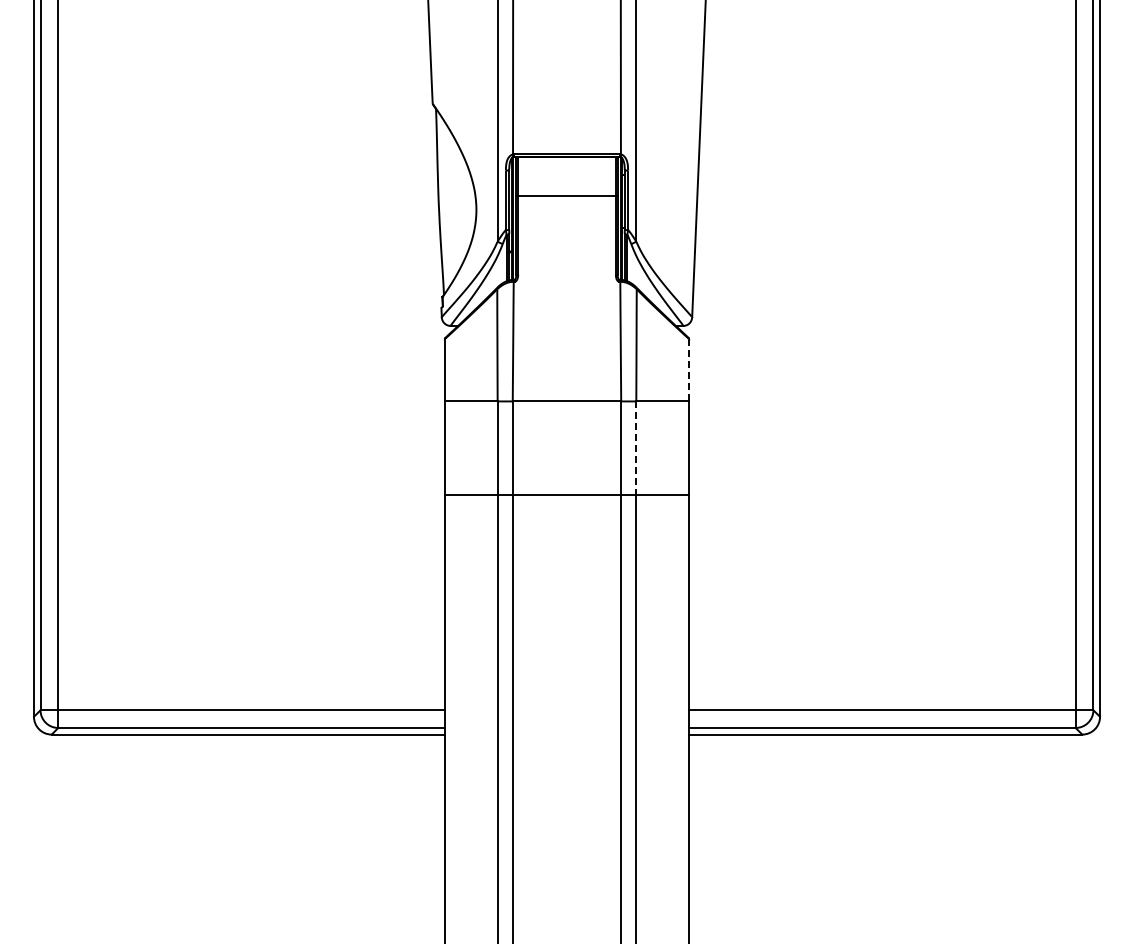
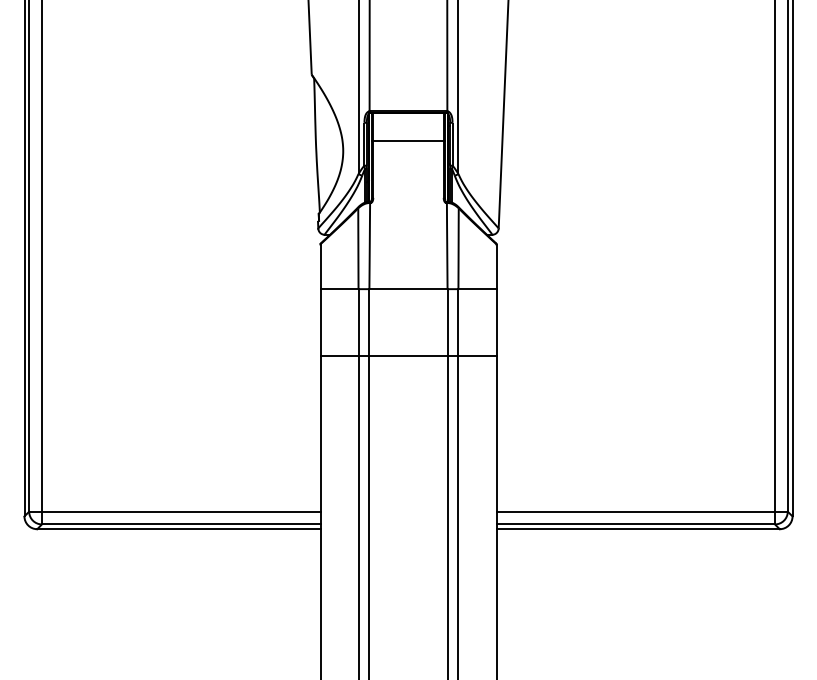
line: (689, 370) -> (496, 266), dashed -> solid
line: (636, 448) -> (458, 323), dashed -> solid

